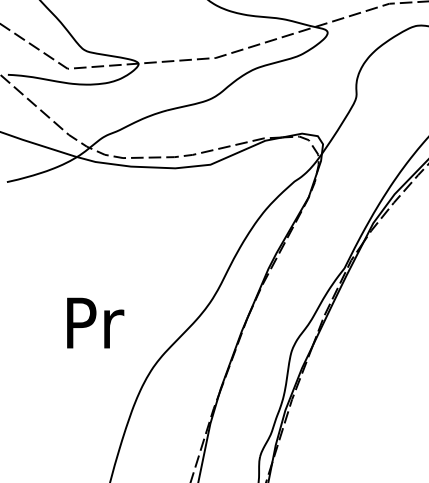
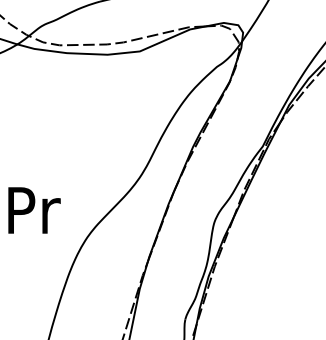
text: (95, 322) -> (34, 209), moved

